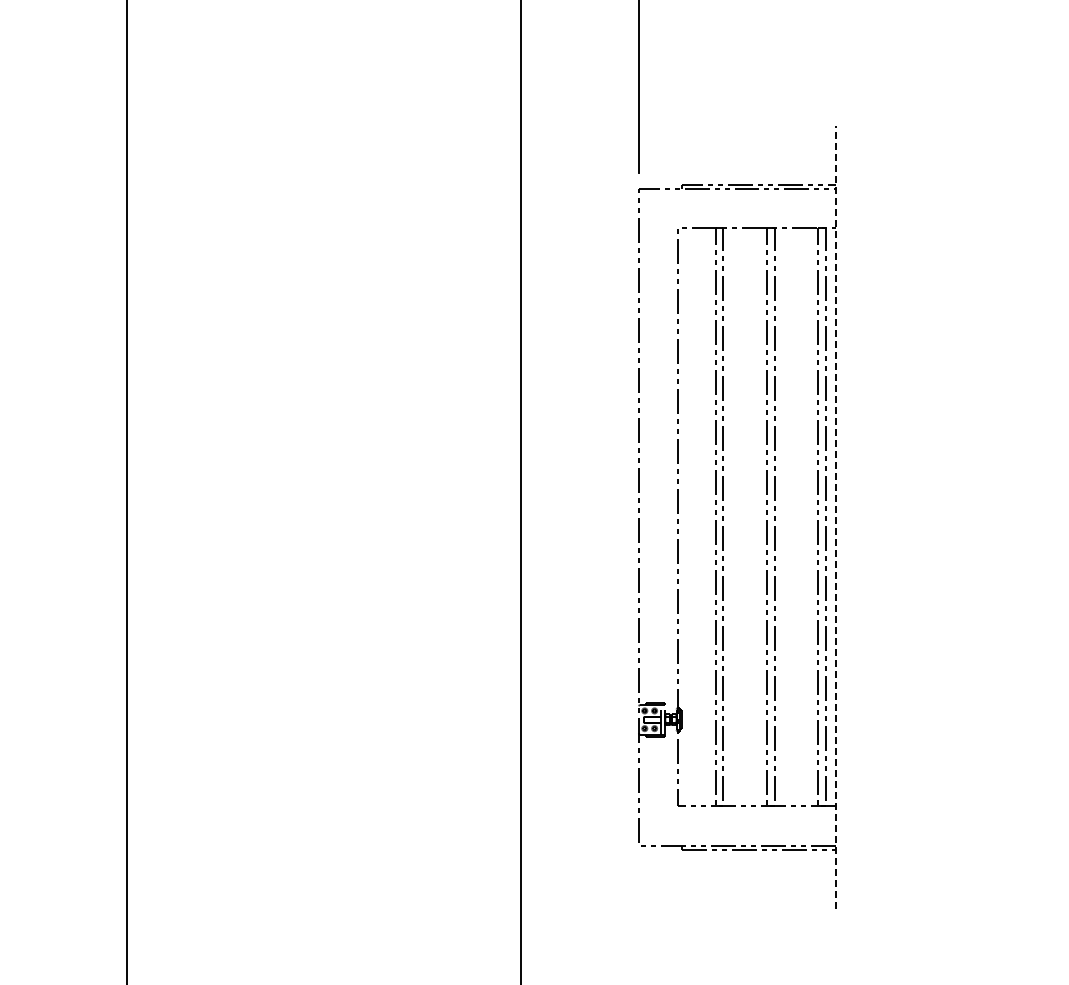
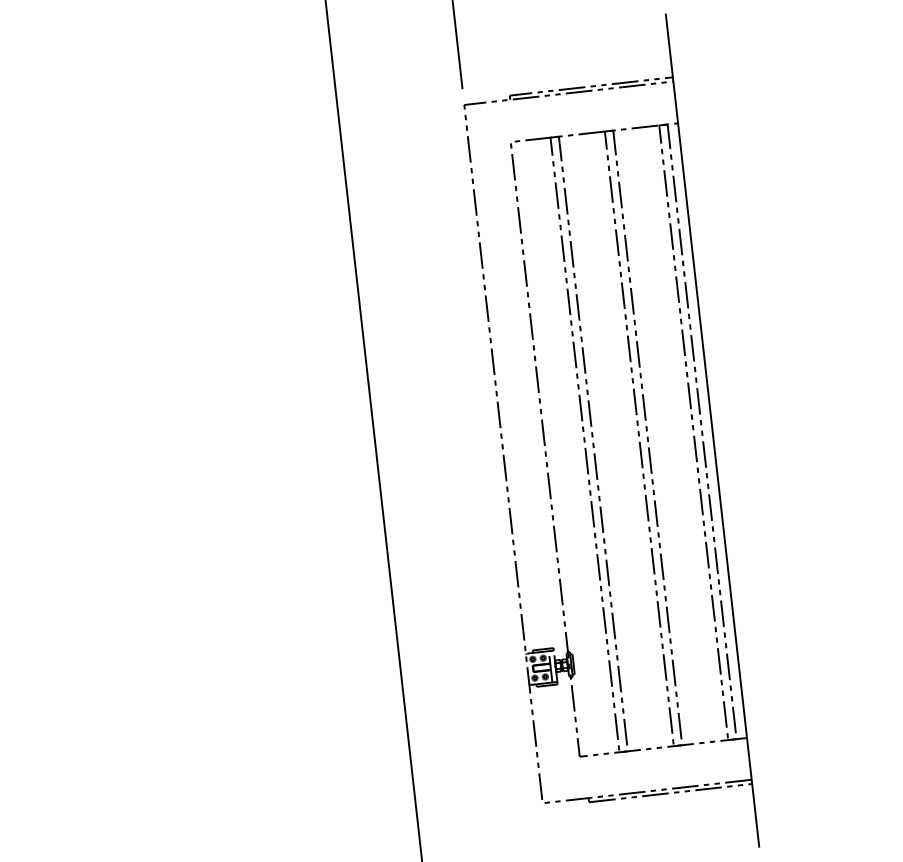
line: (835, 517) -> (712, 431), dashed -> solid

